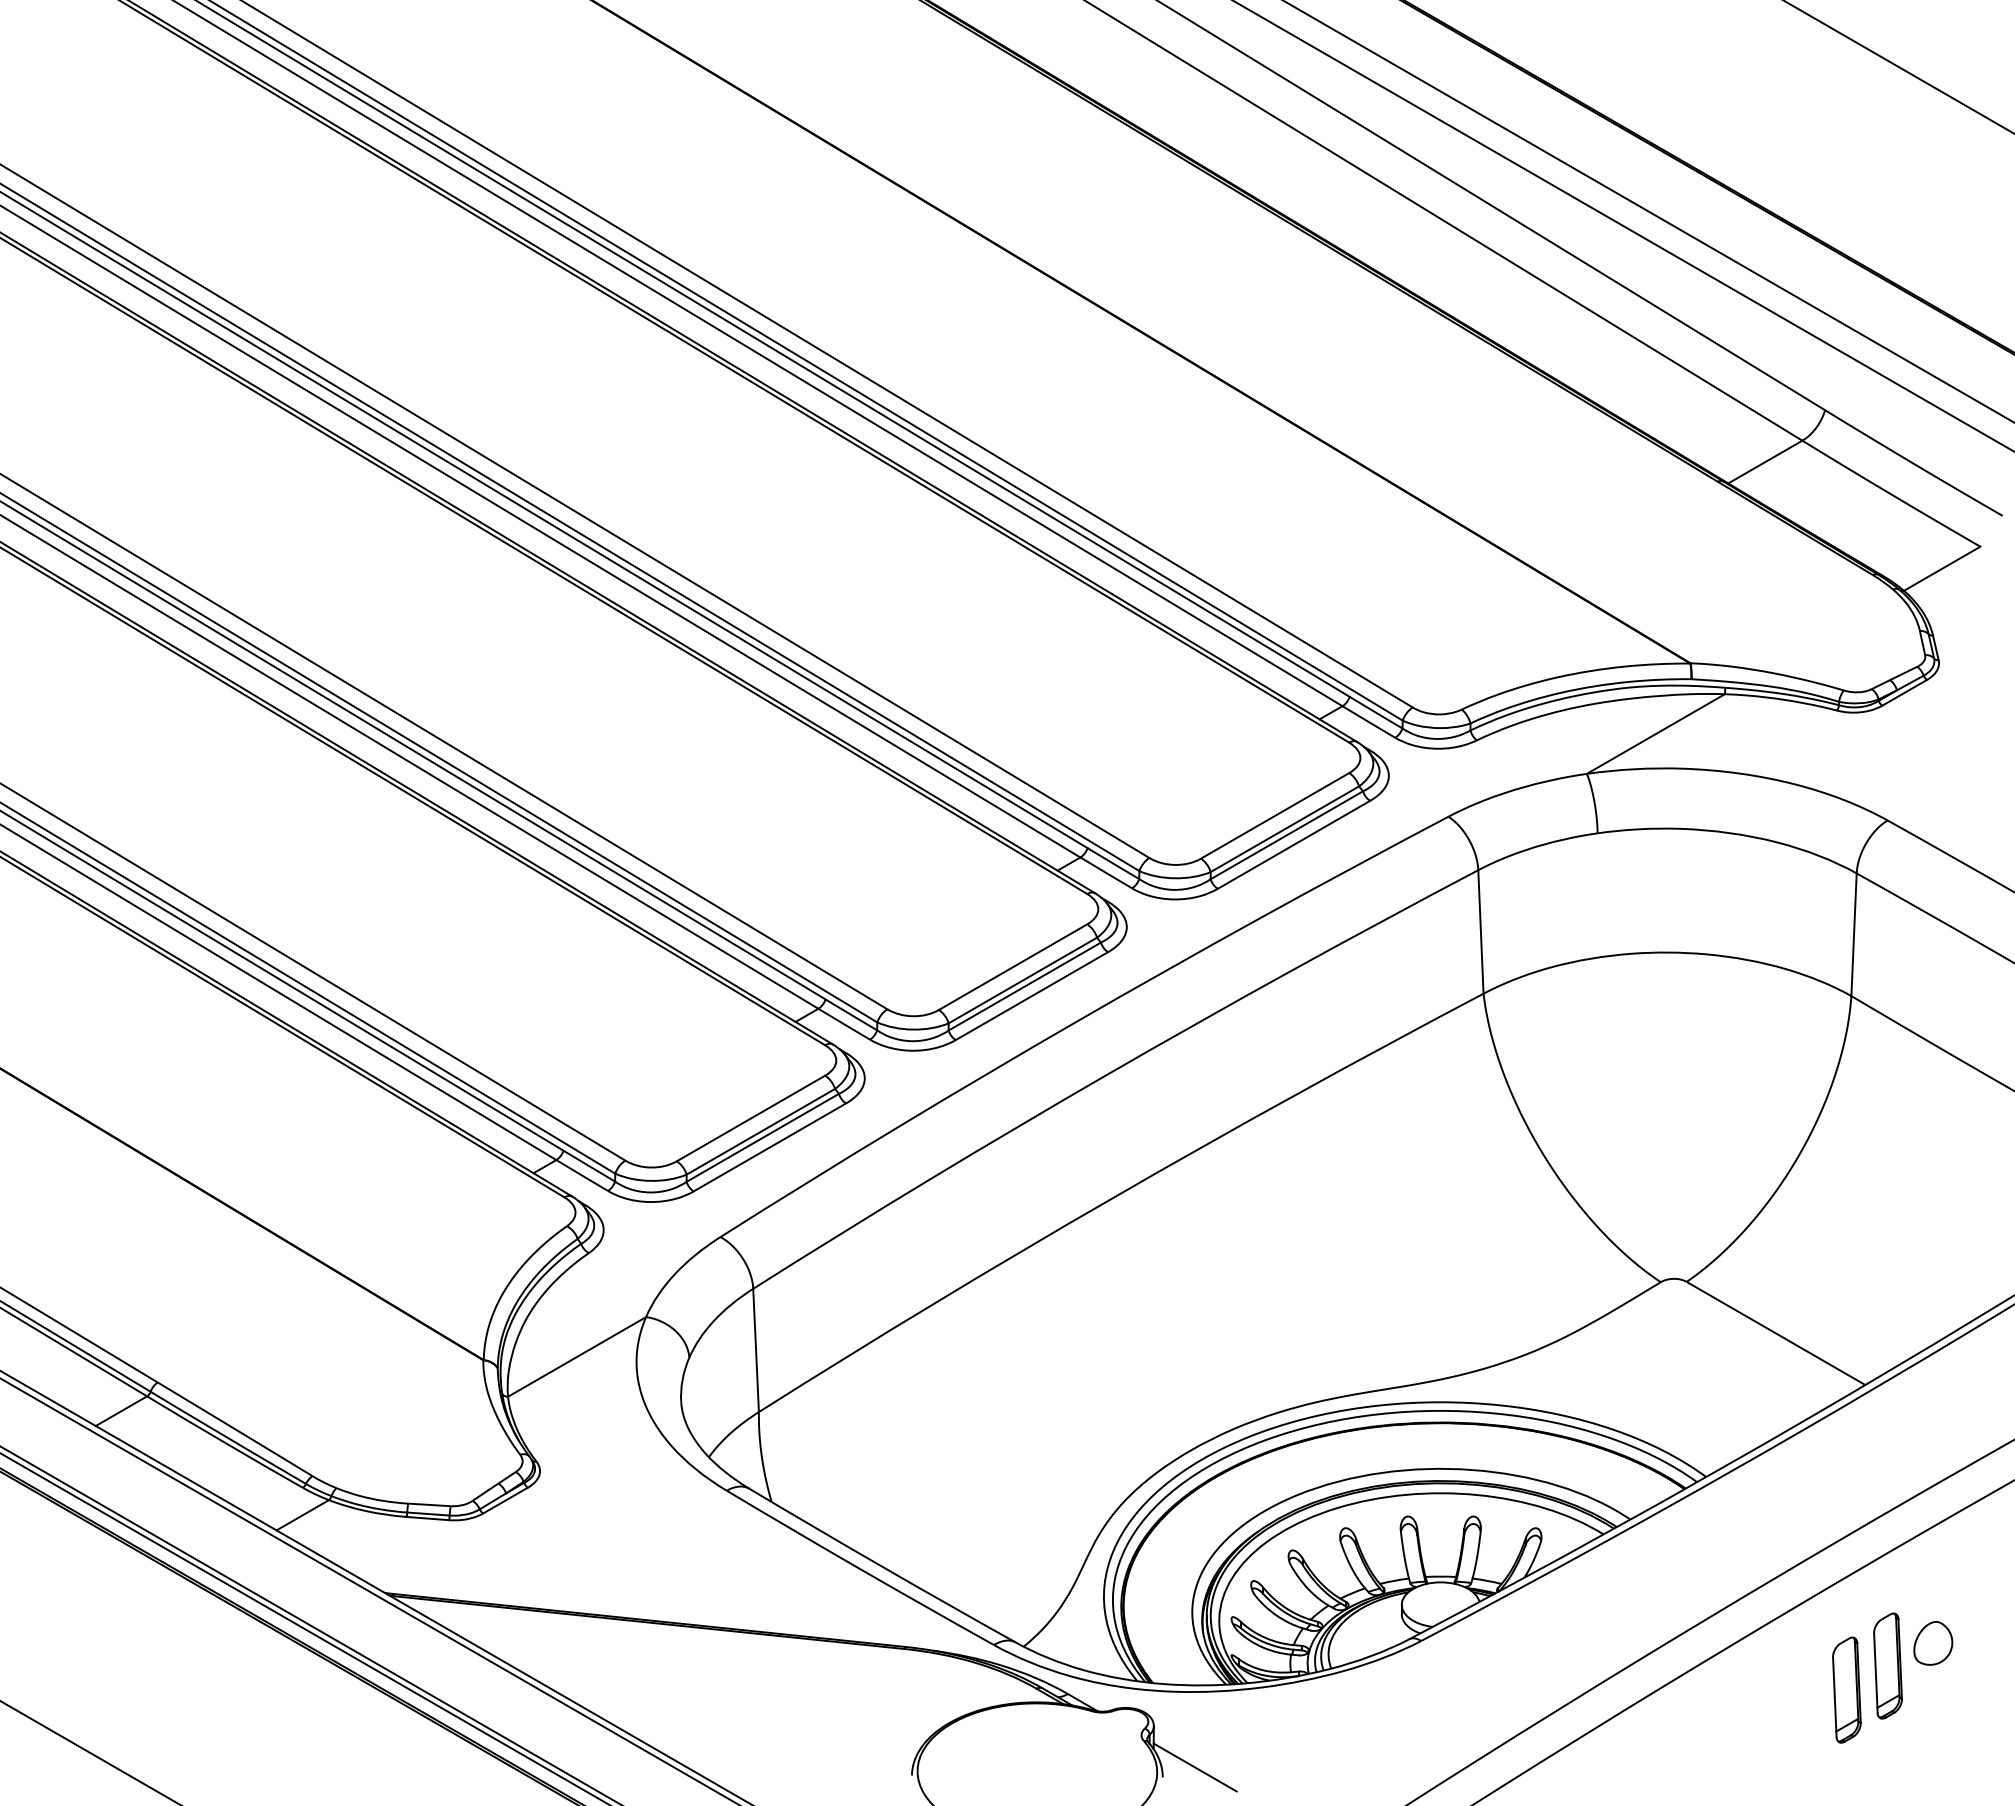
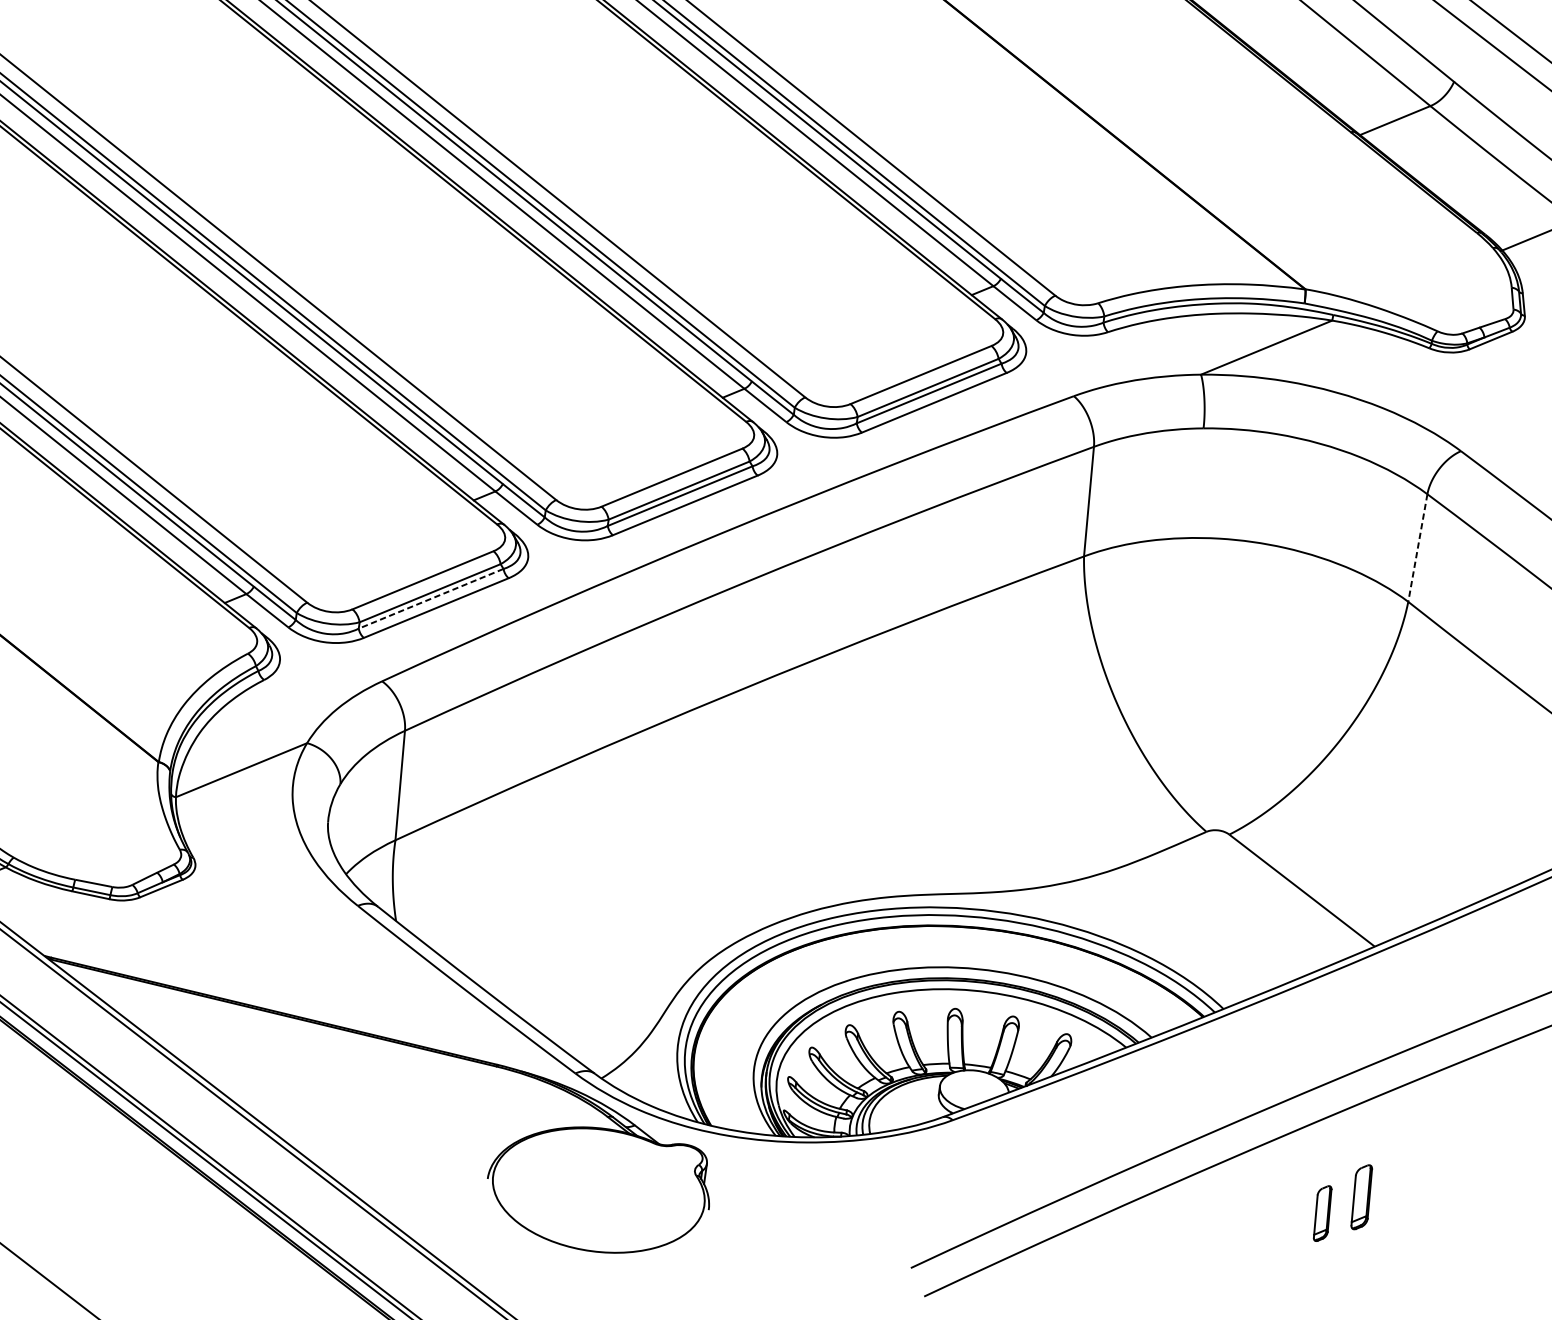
line: (1854, 935) -> (1418, 548), solid -> dashed
line: (762, 1137) -> (430, 598), solid -> dashed
part: (1933, 1643) -> (1404, 1182), removed
part: (1887, 1665) -> (1361, 1196), size x0.7
part: (1846, 1689) -> (1322, 1213), size x0.6
line: (1194, 1767) -> (737, 1205), removed

